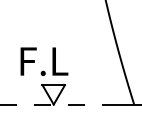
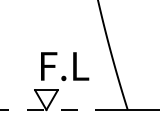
text: (44, 61) -> (65, 66), moved

